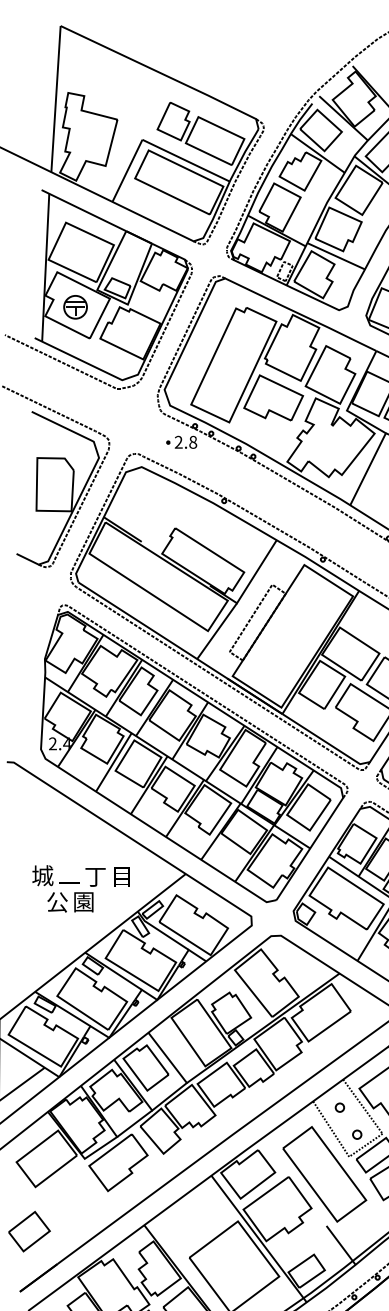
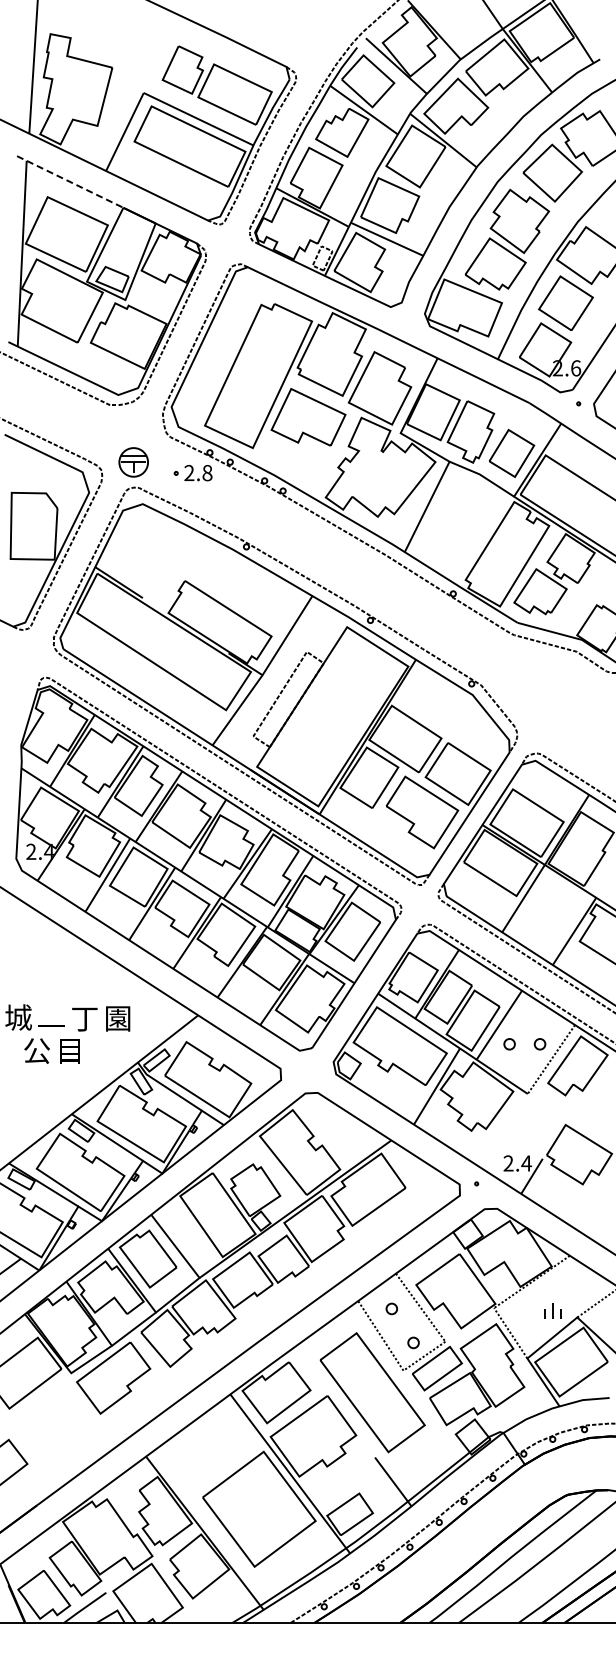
line: (83, 210) -> (69, 181), solid -> dashed
part: (75, 307) -> (133, 462), moved
text: (122, 876) -> (118, 1018), 目 -> 園
text: (84, 901) -> (70, 1050), 園 -> 目

